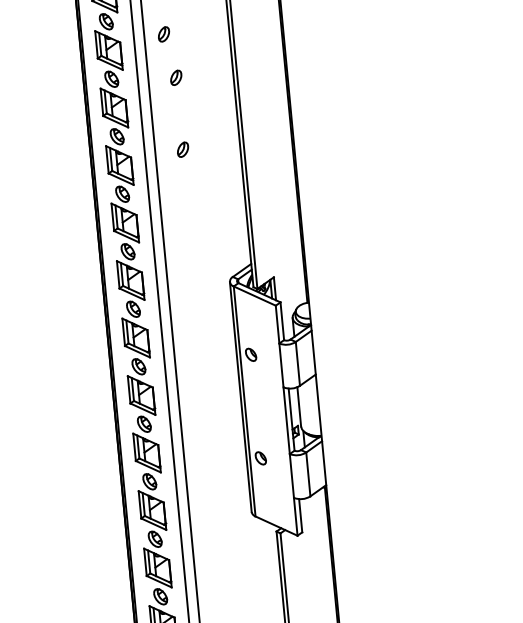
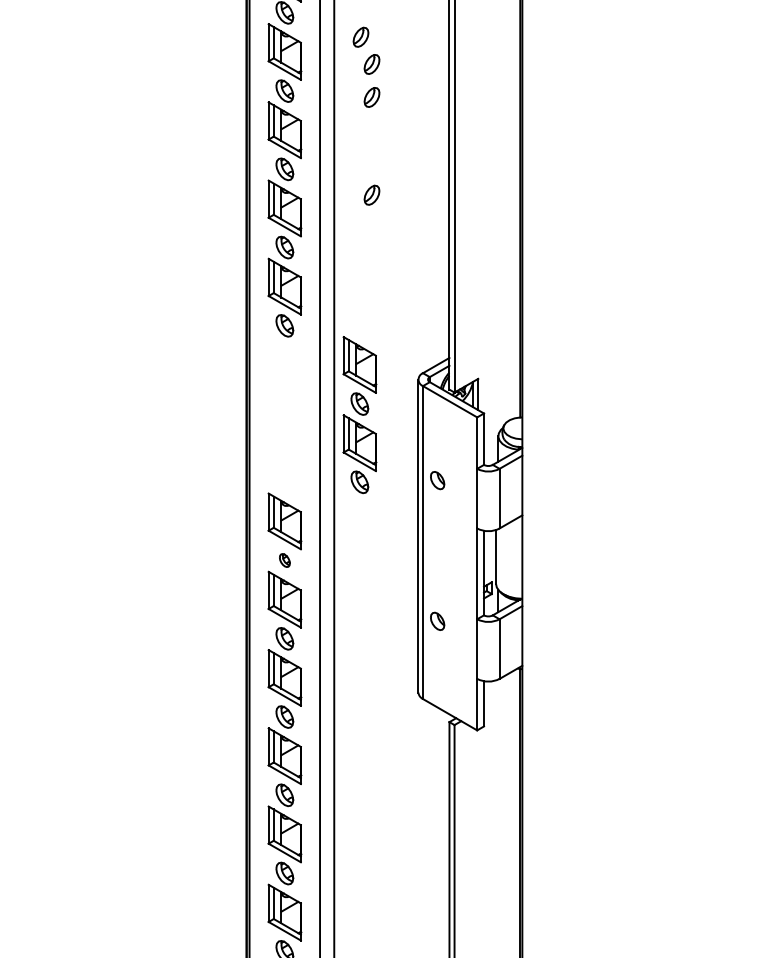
part: (173, 53) -> (371, 64), added
part: (134, 317) -> (359, 415), moved
part: (144, 424) -> (284, 560), size x0.6

